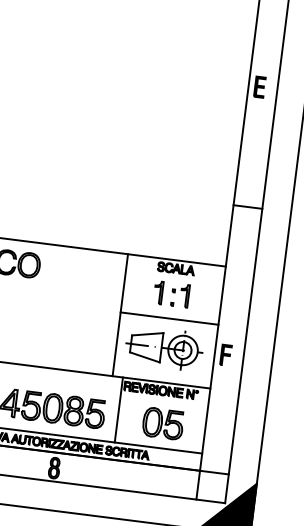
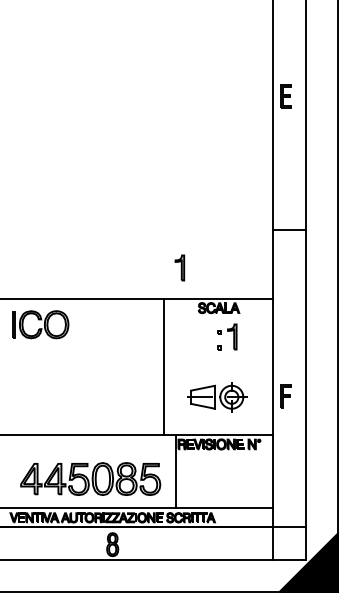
part: (158, 292) -> (179, 267), moved
line: (169, 318) -> (218, 363), removed
part: (164, 348) -> (217, 397), size x0.7
part: (163, 423) -> (226, 480), removed

